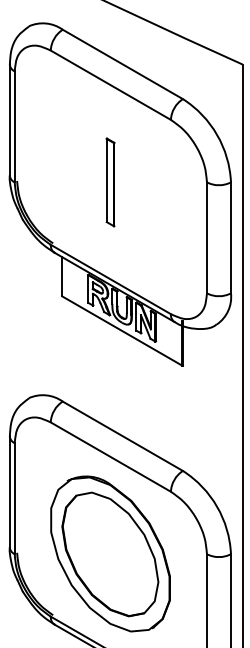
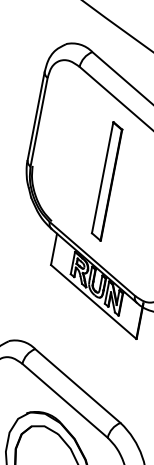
part: (110, 182) -> (107, 181), size x1.67

